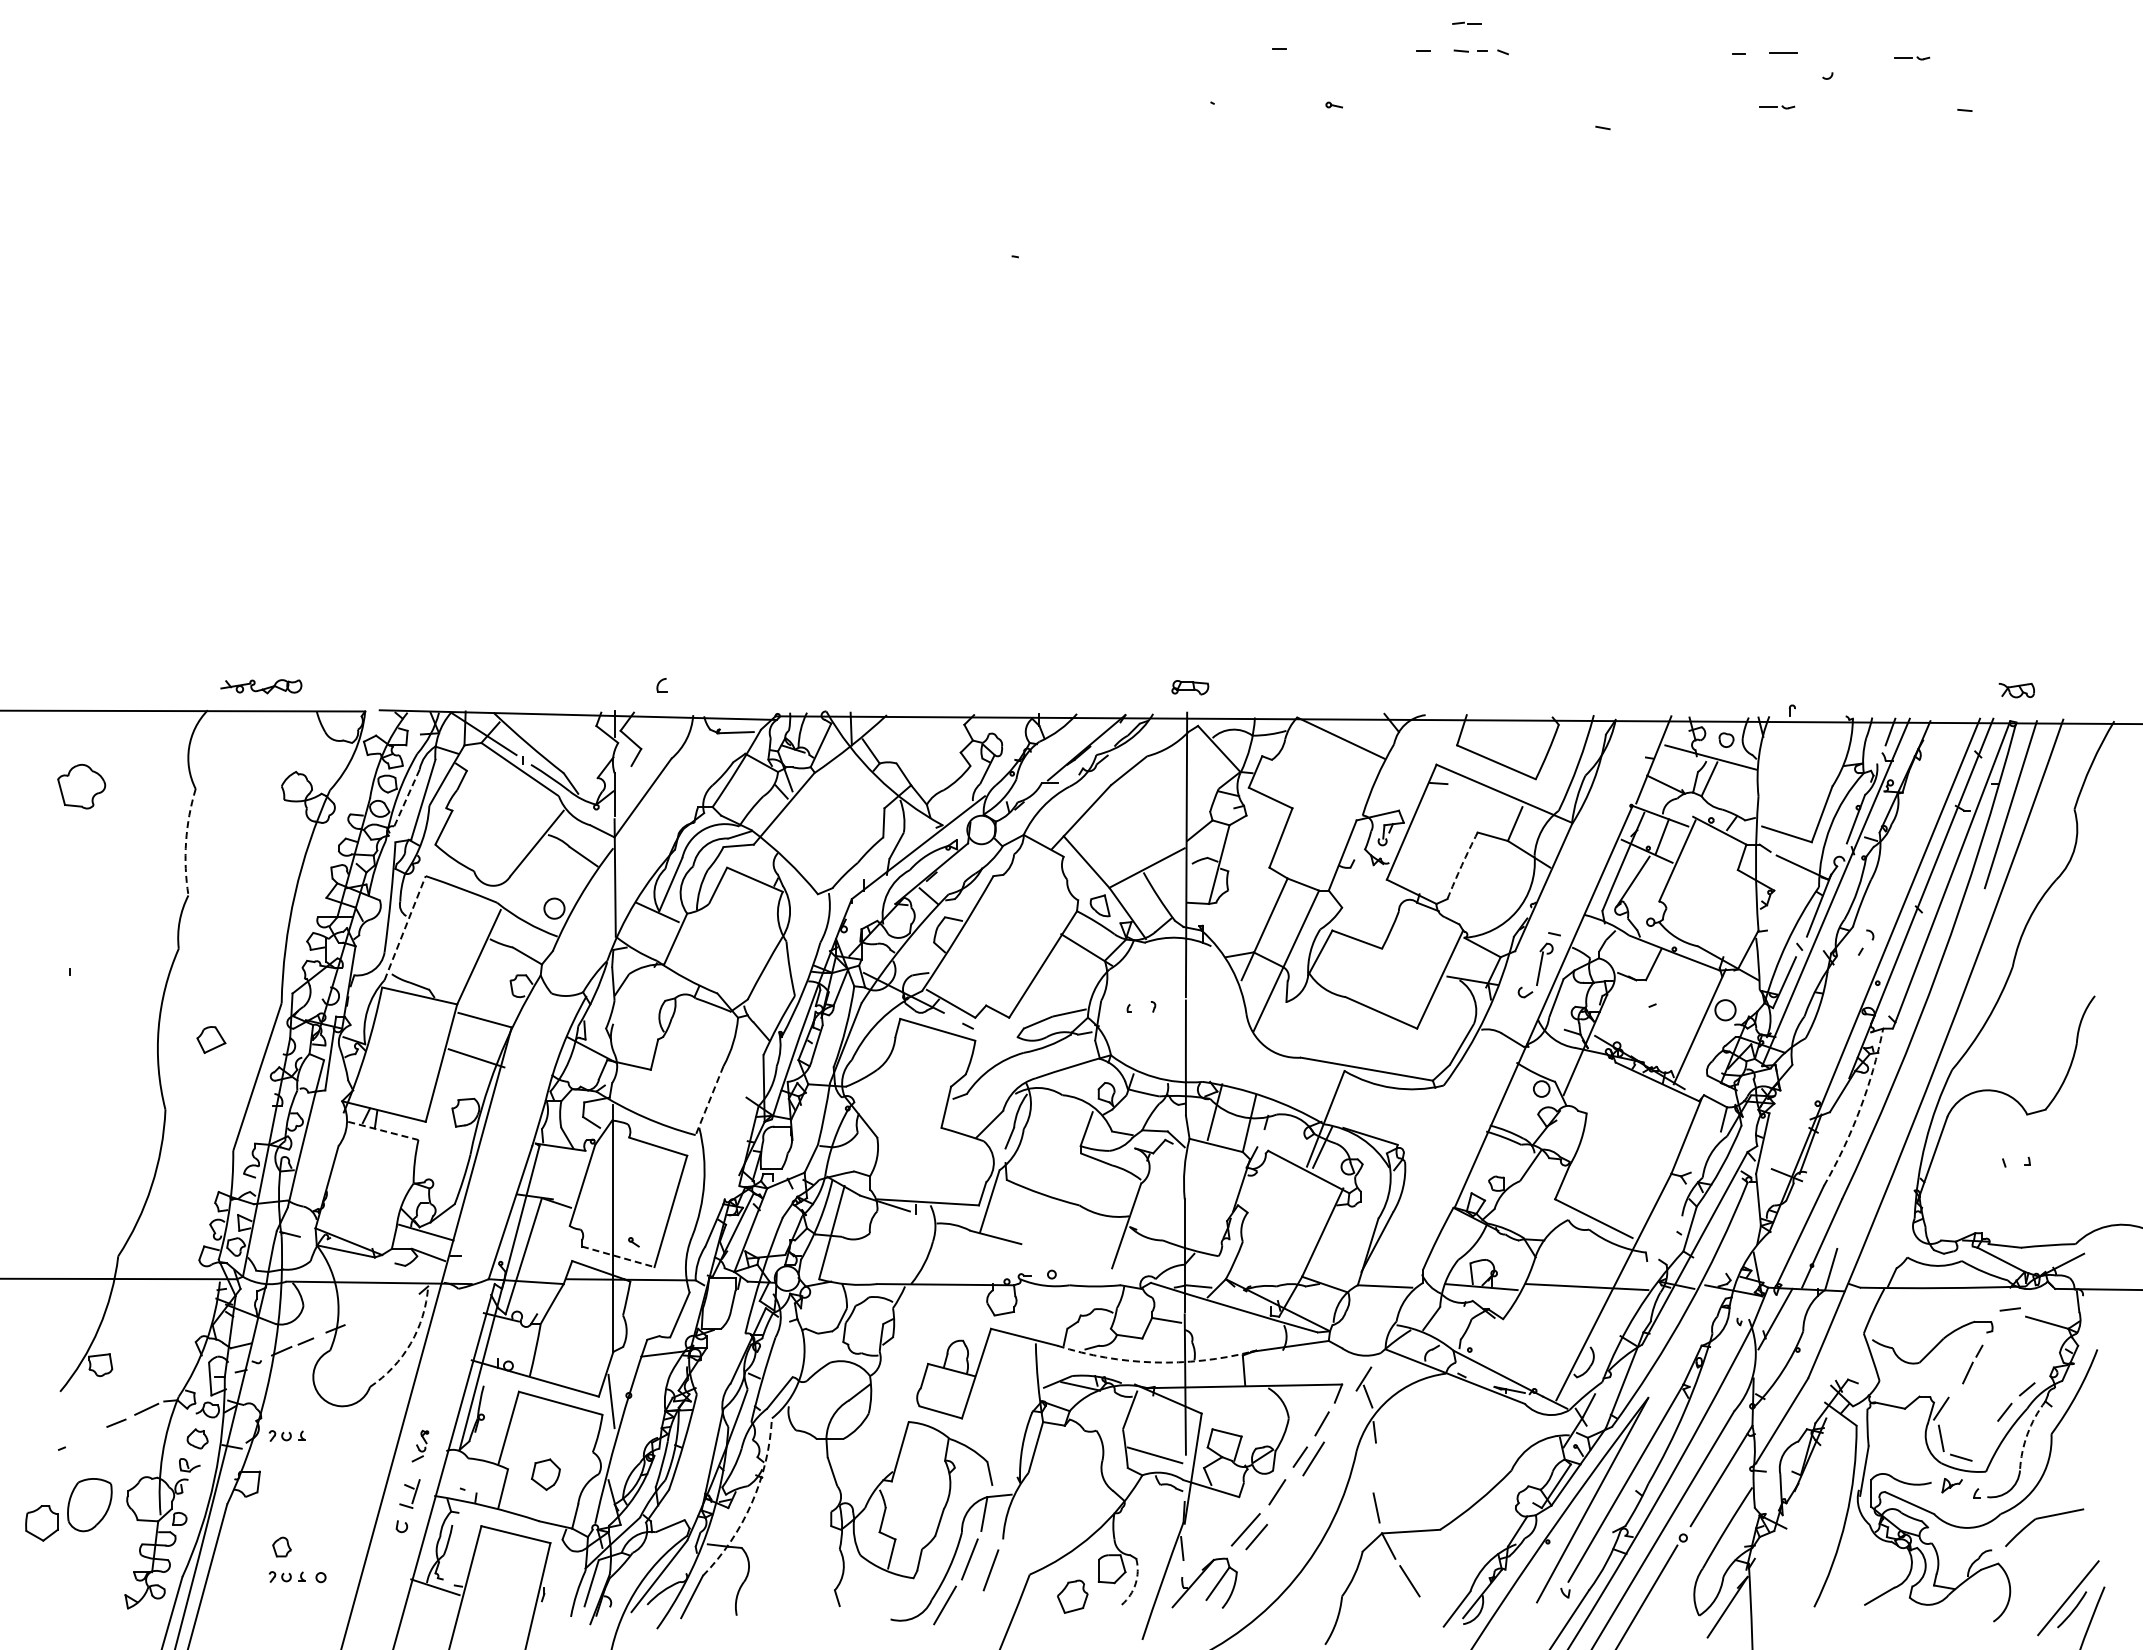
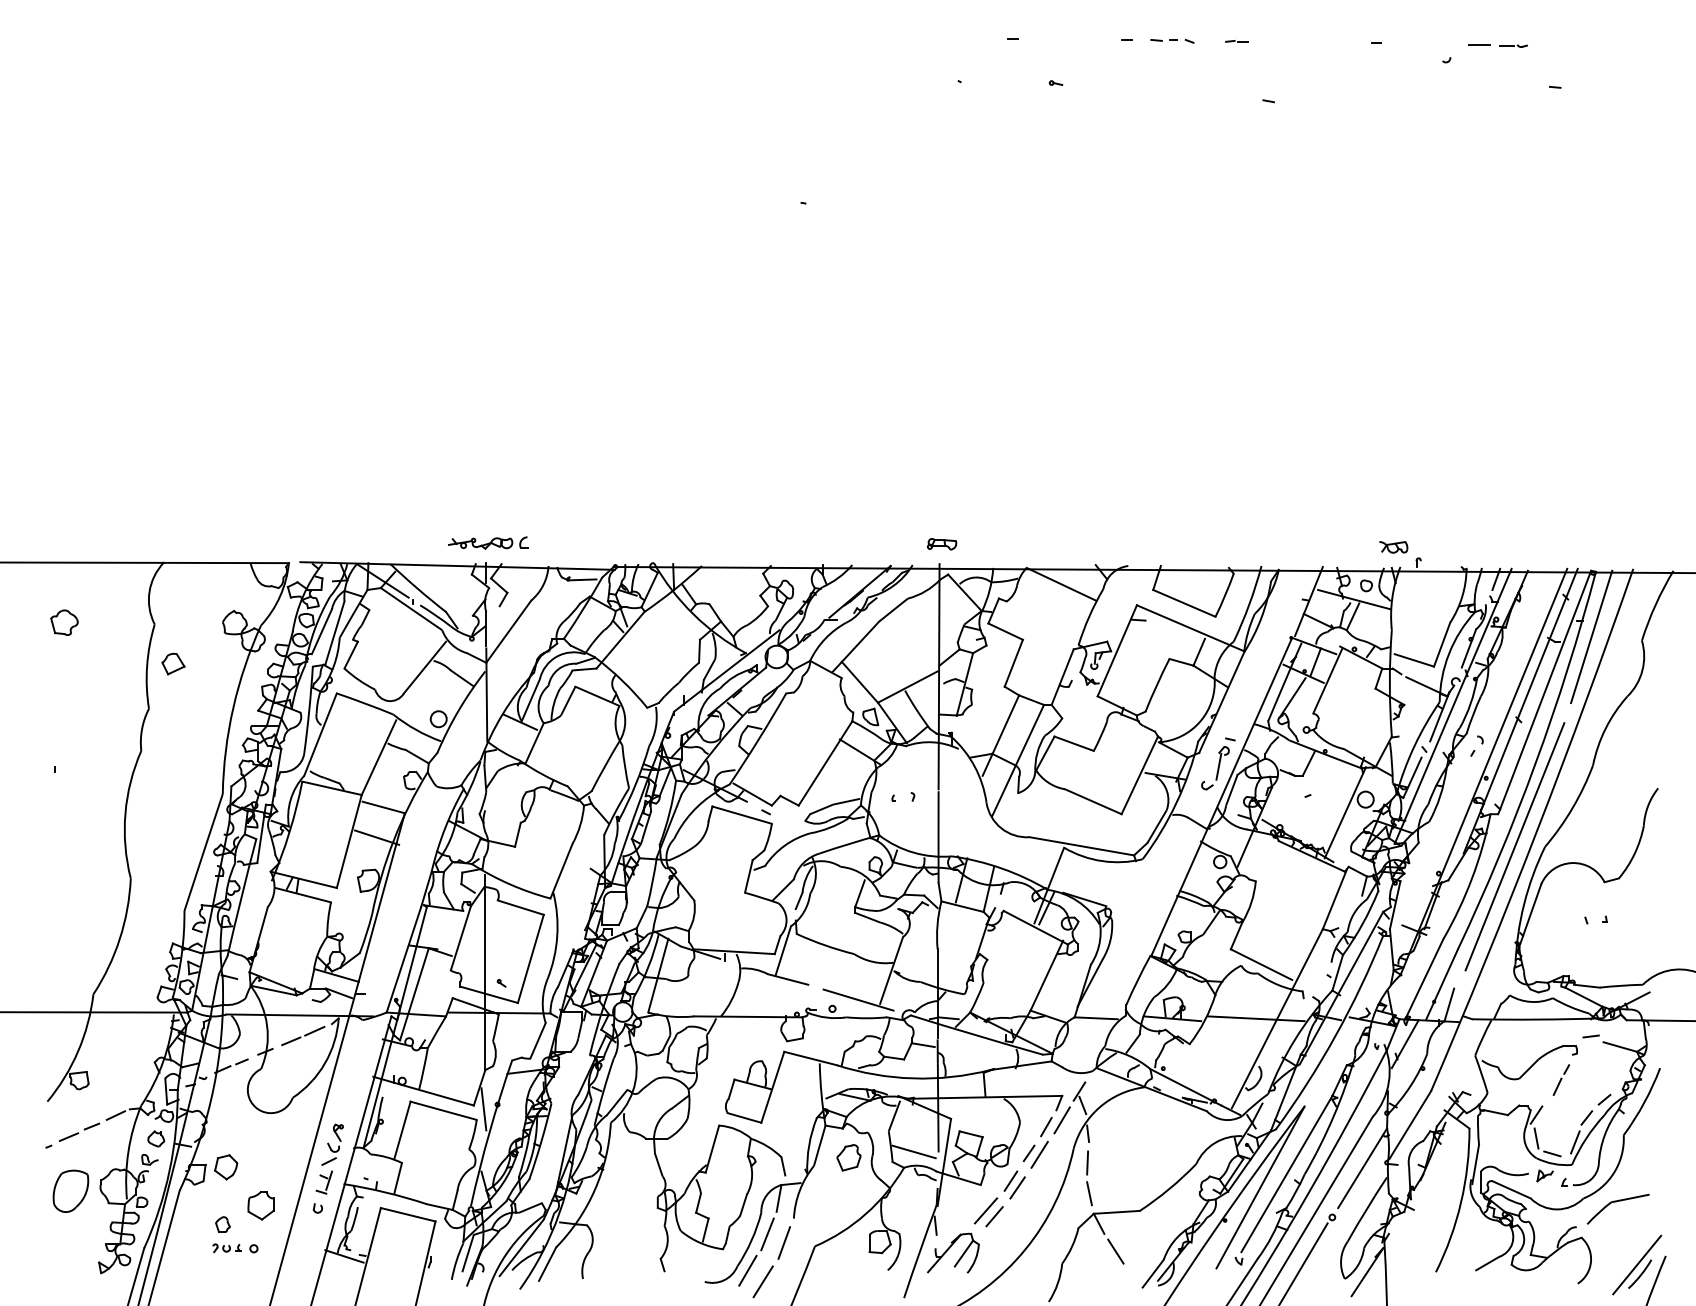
part: (1466, 22) -> (1236, 40), moved
line: (1783, 52) -> (1478, 44), moved
part: (1777, 107) -> (1406, 85), removed
part: (261, 686) -> (480, 543), moved
part: (2016, 690) -> (1393, 547), moved
part: (81, 786) -> (64, 622), size x0.71
line: (406, 798) -> (321, 632), dashed -> solid
arc: (186, 841) -> (147, 666), dashed -> solid
arc: (1461, 865) -> (1156, 685), dashed -> solid
line: (405, 928) -> (320, 734), dashed -> solid
part: (211, 1039) -> (173, 663), moved
line: (1913, 1069) -> (1514, 846), added
line: (709, 1101) -> (561, 871), dashed -> solid
arc: (1859, 1109) -> (1471, 878), dashed -> solid
line: (383, 1131) -> (303, 895), dashed -> solid
line: (618, 1256) -> (489, 994), dashed -> solid
line: (1084, 1263) -> (858, 1000), added
line: (384, 1308) -> (304, 1035), added
arc: (410, 1343) -> (324, 1063), dashed -> solid
arc: (1154, 1362) -> (913, 1078), dashed -> solid
line: (1341, 1415) -> (1061, 1120), added
arc: (2027, 1434) -> (1604, 1135), dashed -> solid
part: (286, 1435) -> (226, 1136), removed
line: (86, 1436) -> (68, 1137), added
line: (1989, 1443) -> (1574, 1142), added
part: (420, 1445) -> (332, 1144), size x1.67
line: (1373, 1468) -> (1087, 1162), added
part: (545, 1474) -> (225, 1167), moved
line: (1285, 1500) -> (1017, 1187), added
arc: (751, 1503) -> (594, 1190), dashed -> solid
part: (41, 1523) -> (260, 1205), moved
arc: (1135, 1583) -> (898, 1253), dashed -> solid
part: (1072, 1596) -> (848, 1157), moved
line: (964, 1619) -> (763, 1281), added

